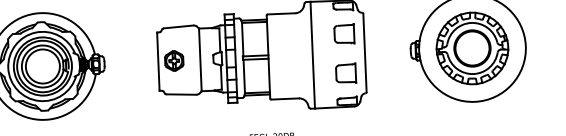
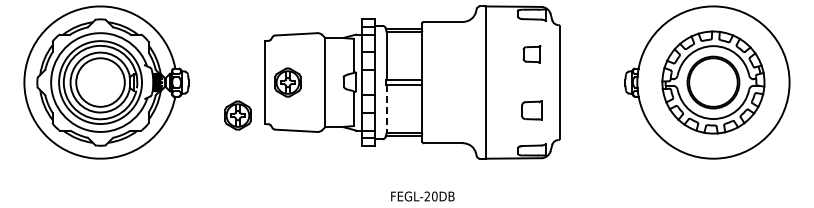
part: (344, 34) -> (531, 54), size x0.6
part: (345, 73) -> (531, 110), size x0.7
line: (244, 76) -> (386, 108), solid -> dashed
part: (139, 85) -> (237, 115), added

